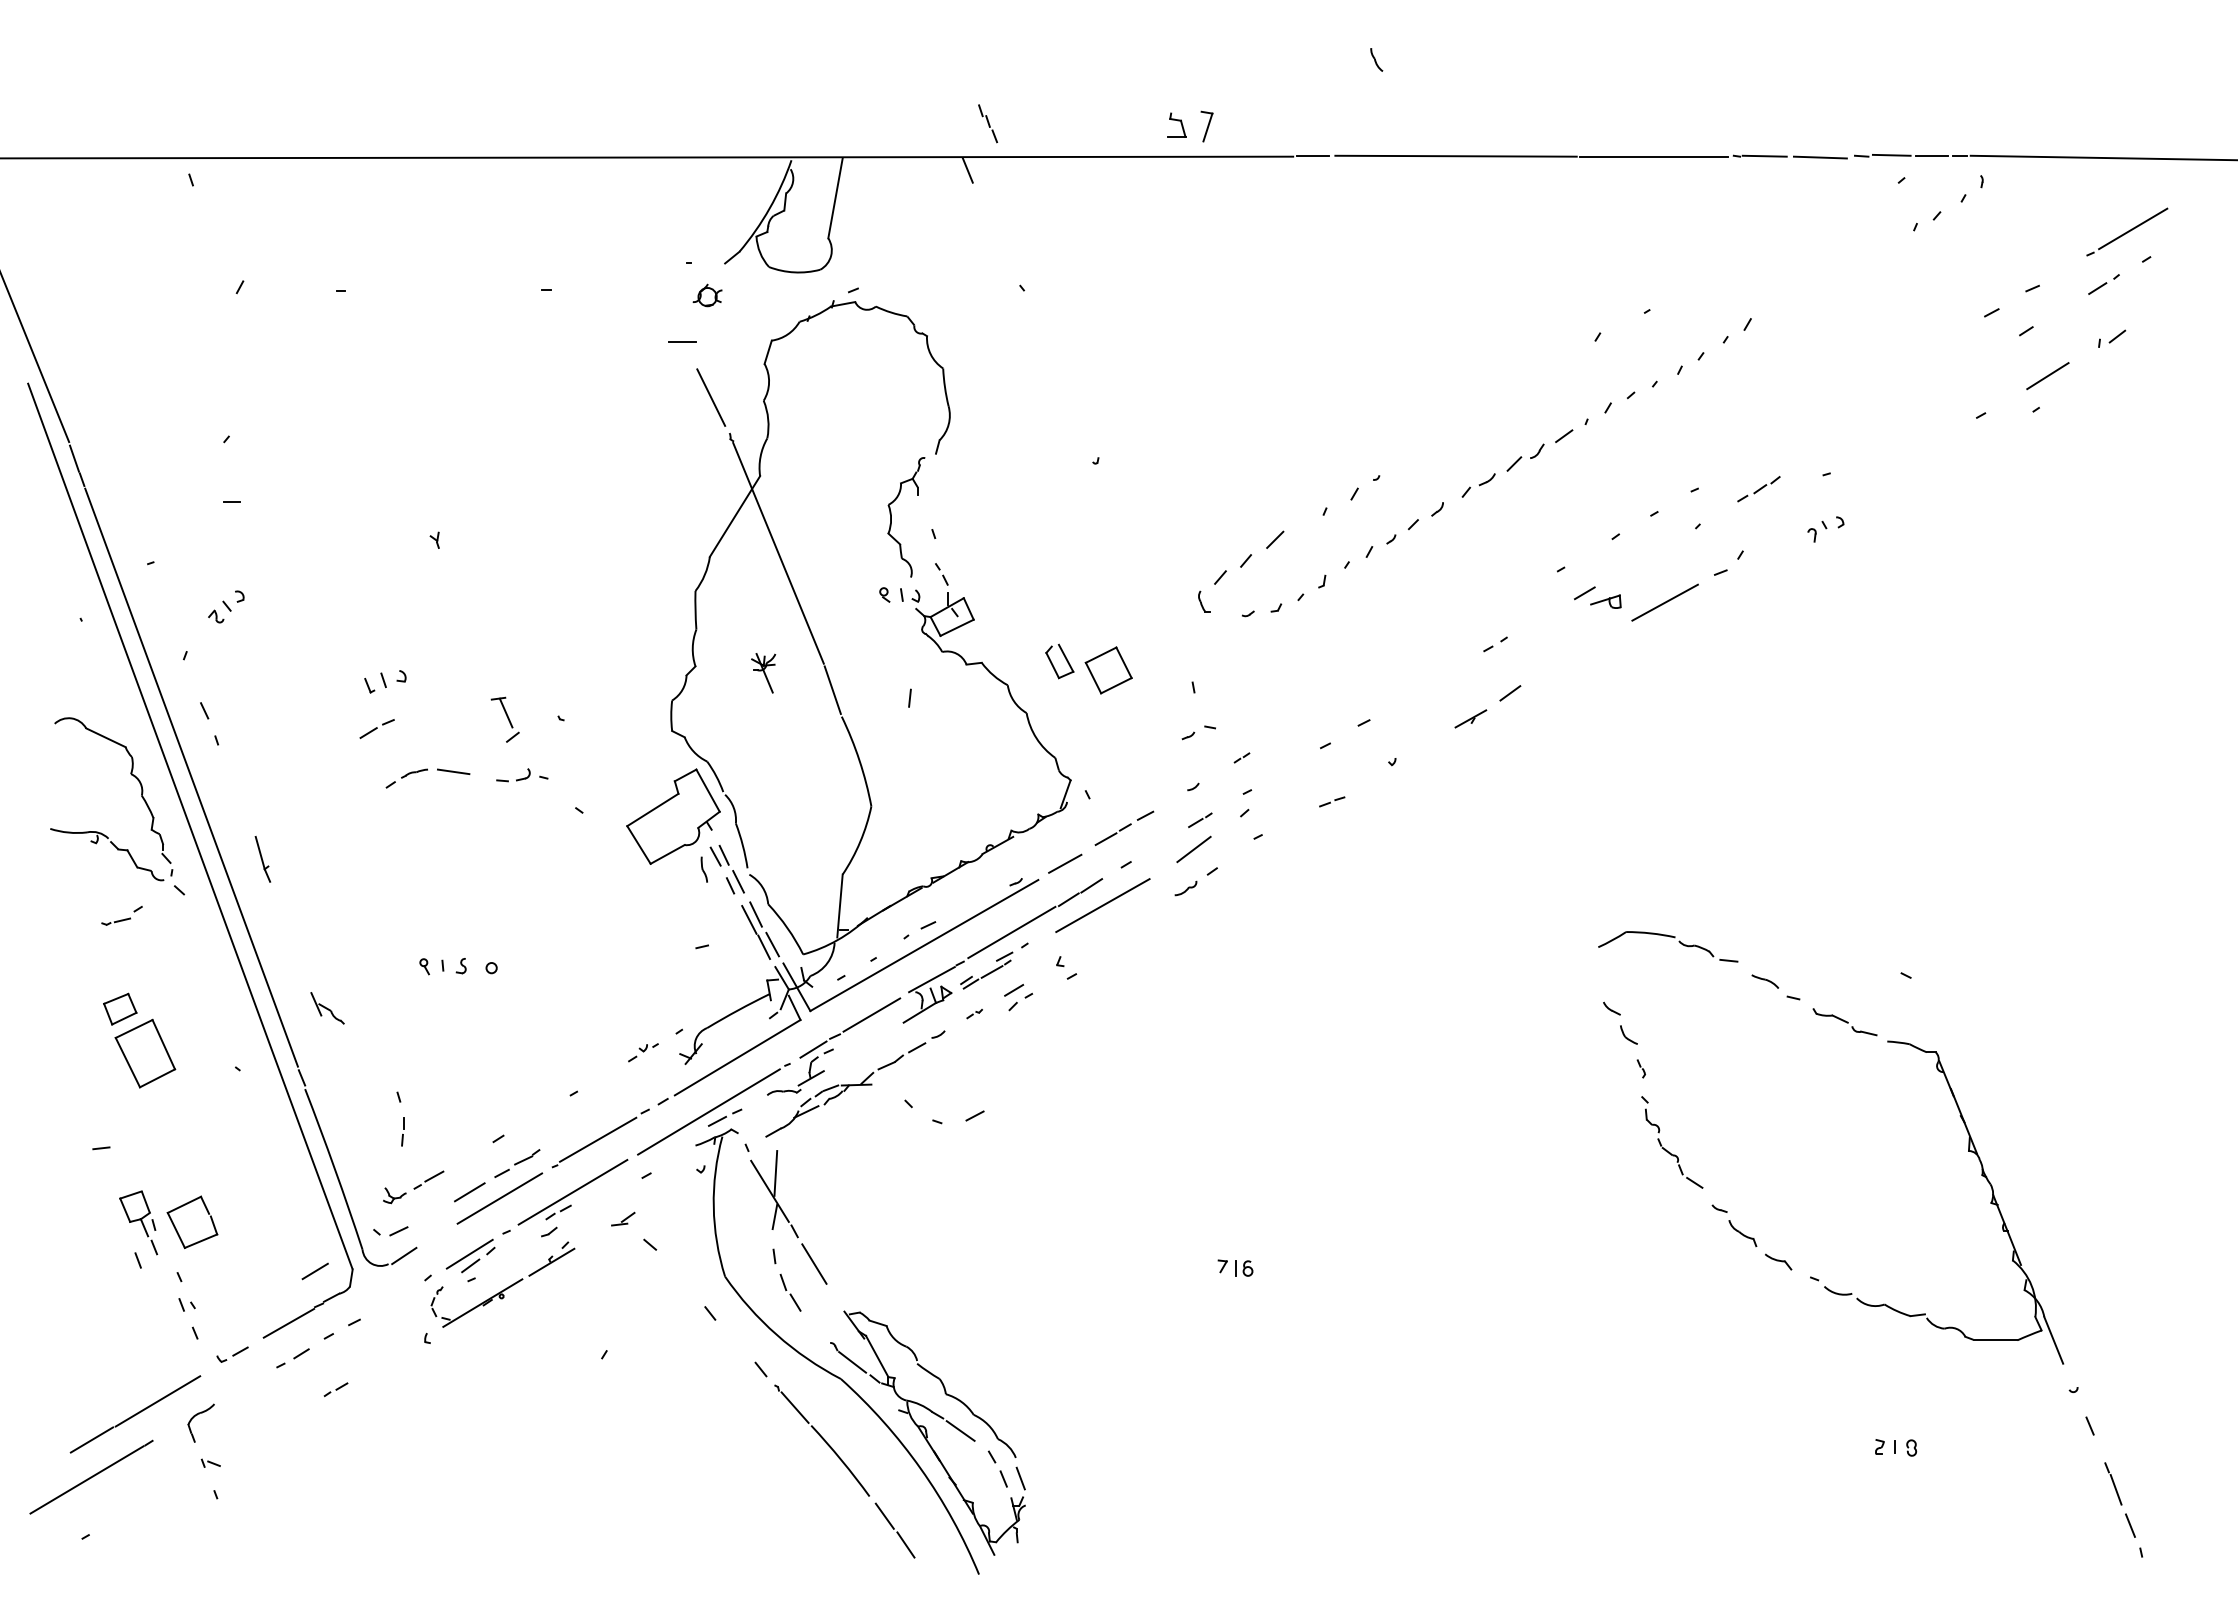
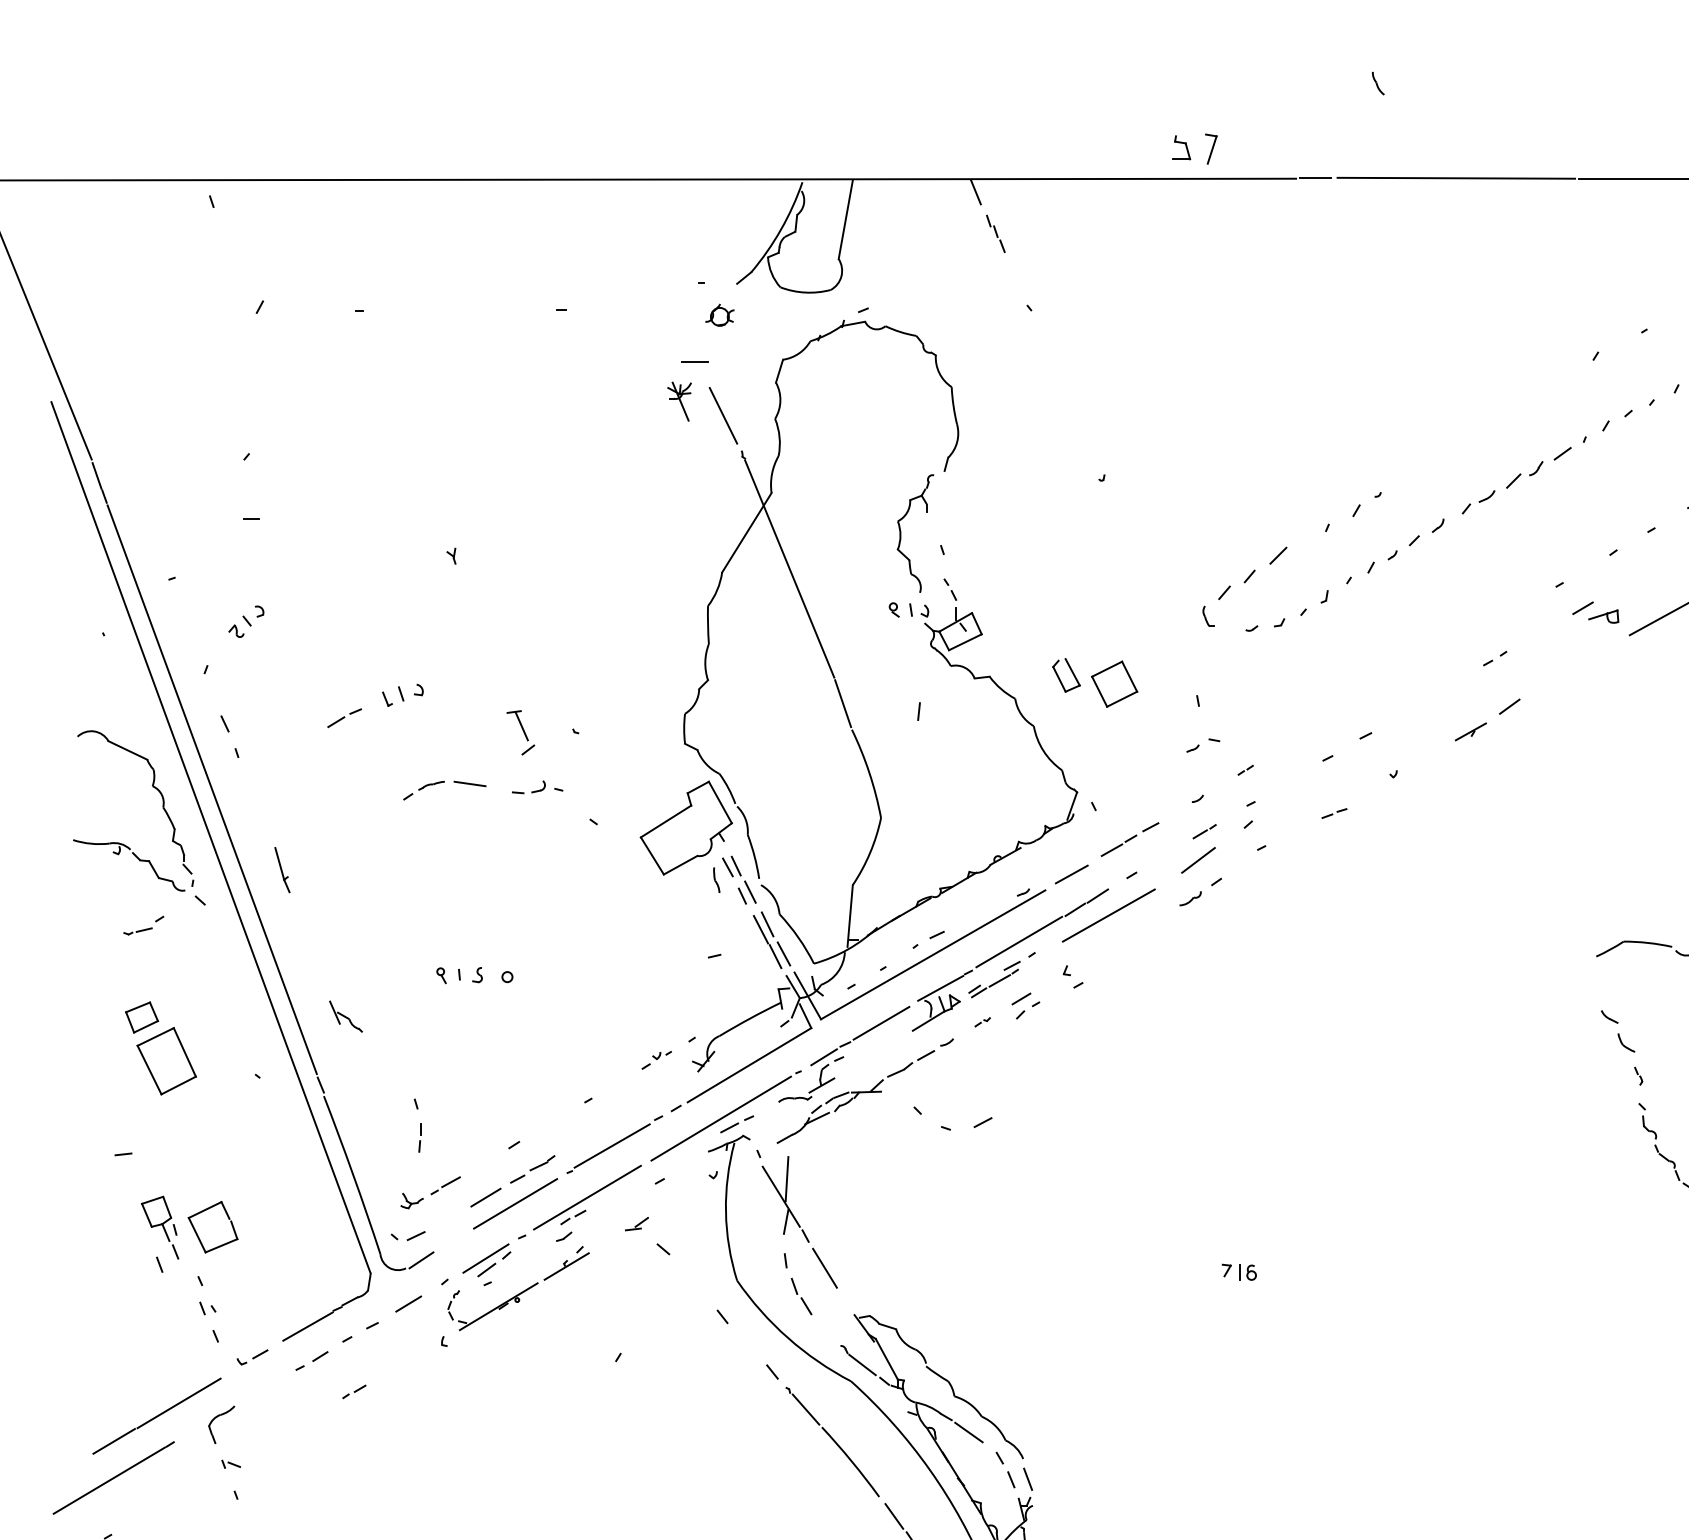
part: (988, 123) -> (996, 233), moved
part: (763, 673) -> (679, 401), moved
part: (376, 728) -> (343, 717), moved
line: (314, 1271) -> (407, 1304), moved

